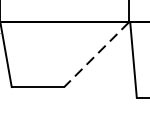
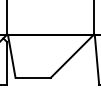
line: (96, 54) -> (72, 56), dashed -> solid

